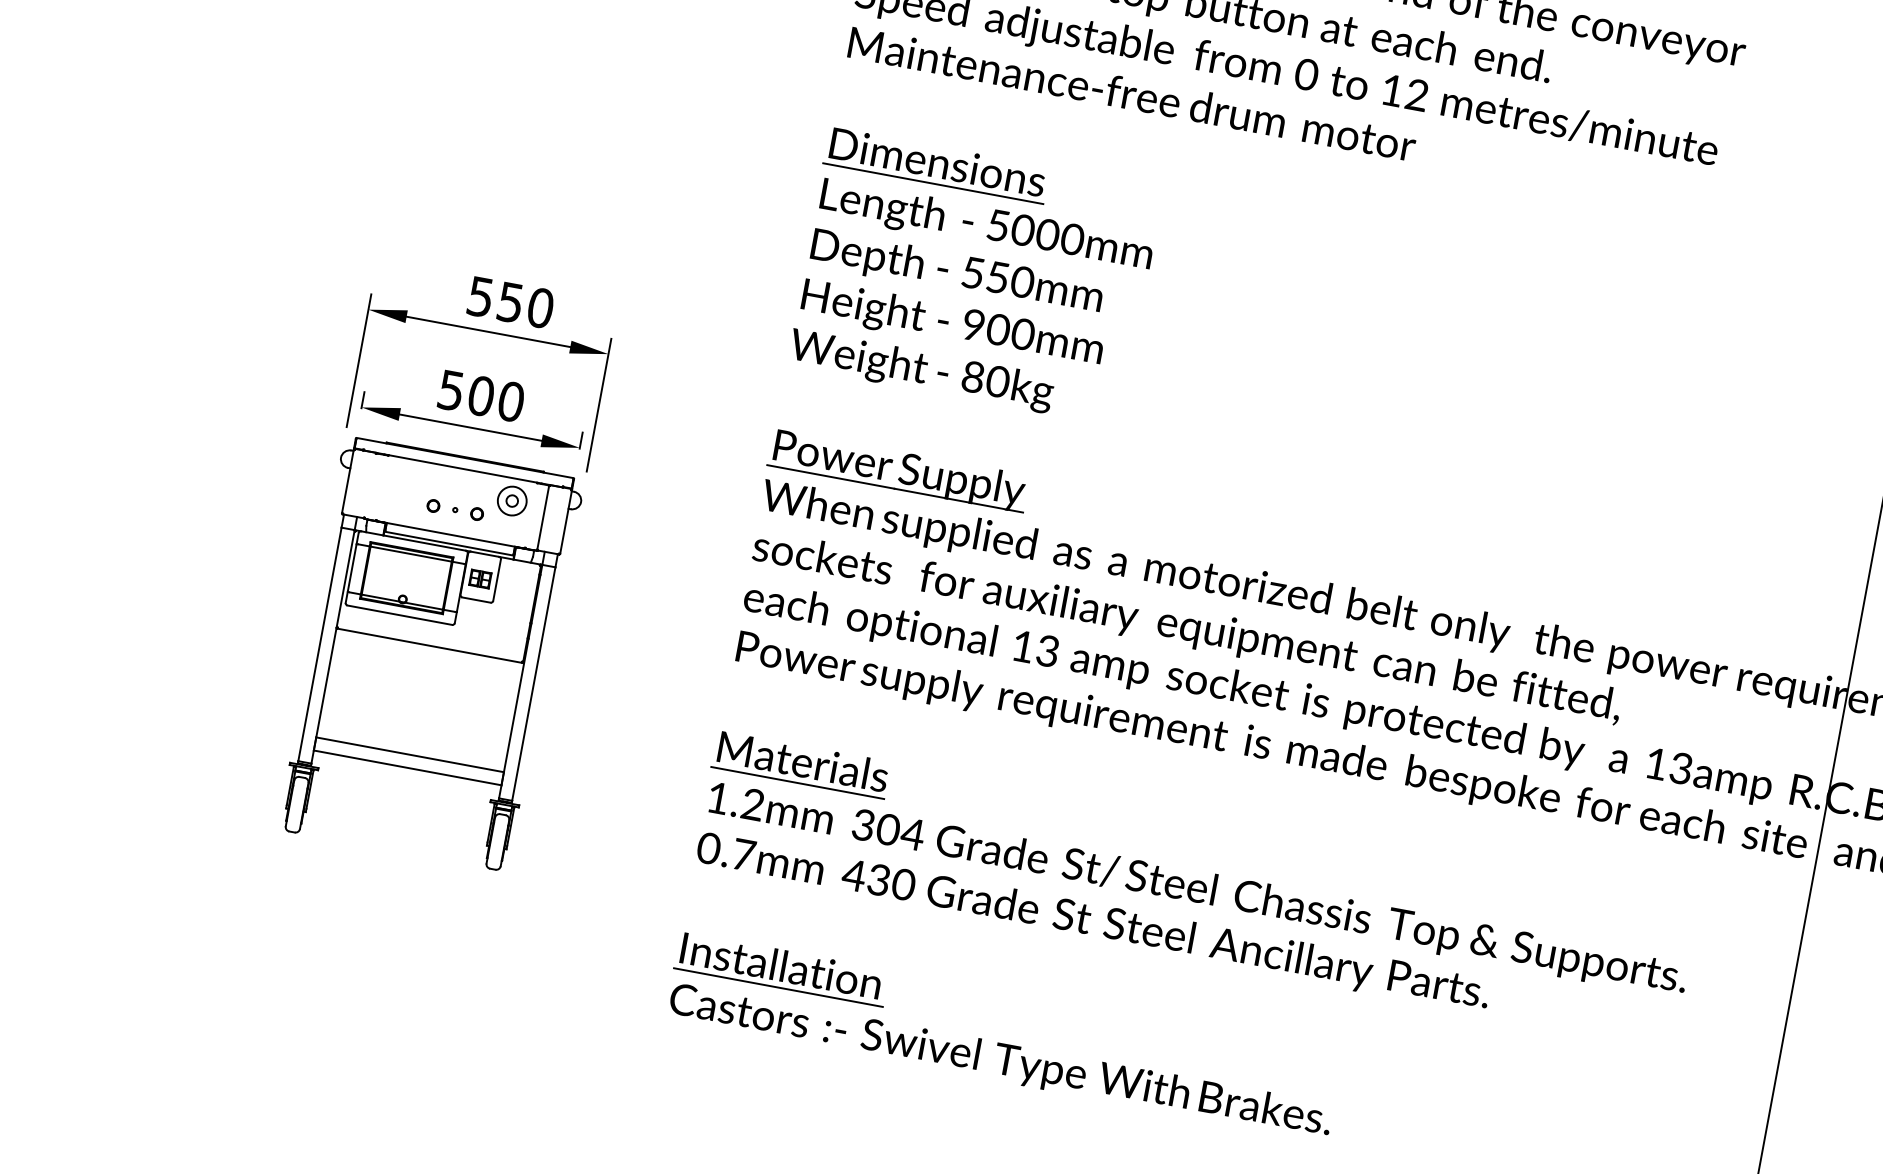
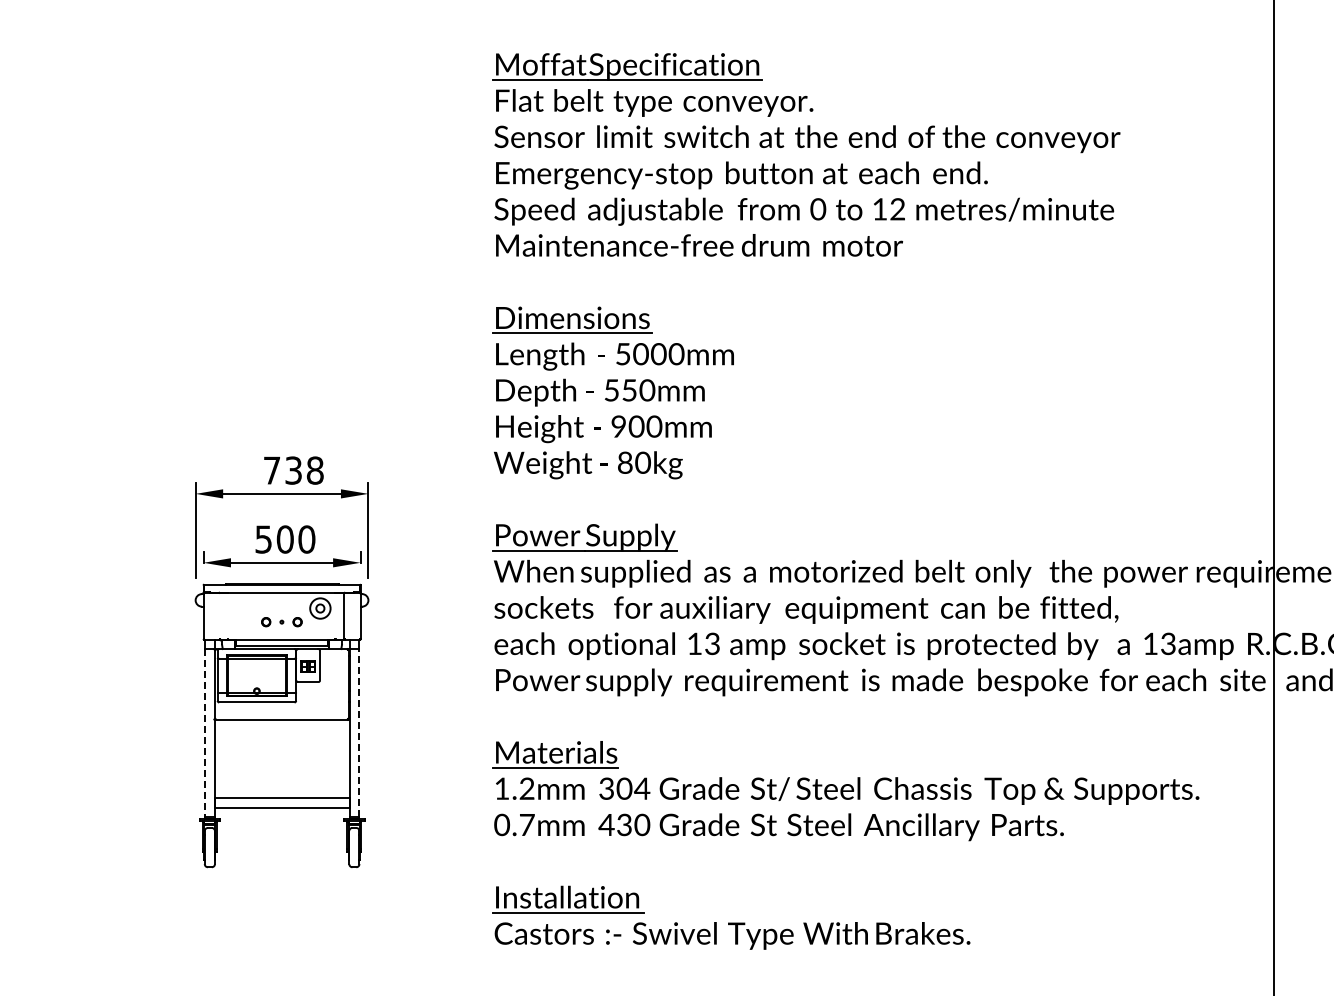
text: (510, 302) -> (293, 470), 550 -> 738
line: (320, 645) -> (205, 733), solid -> dashed
line: (534, 683) -> (359, 732), solid -> dashed

